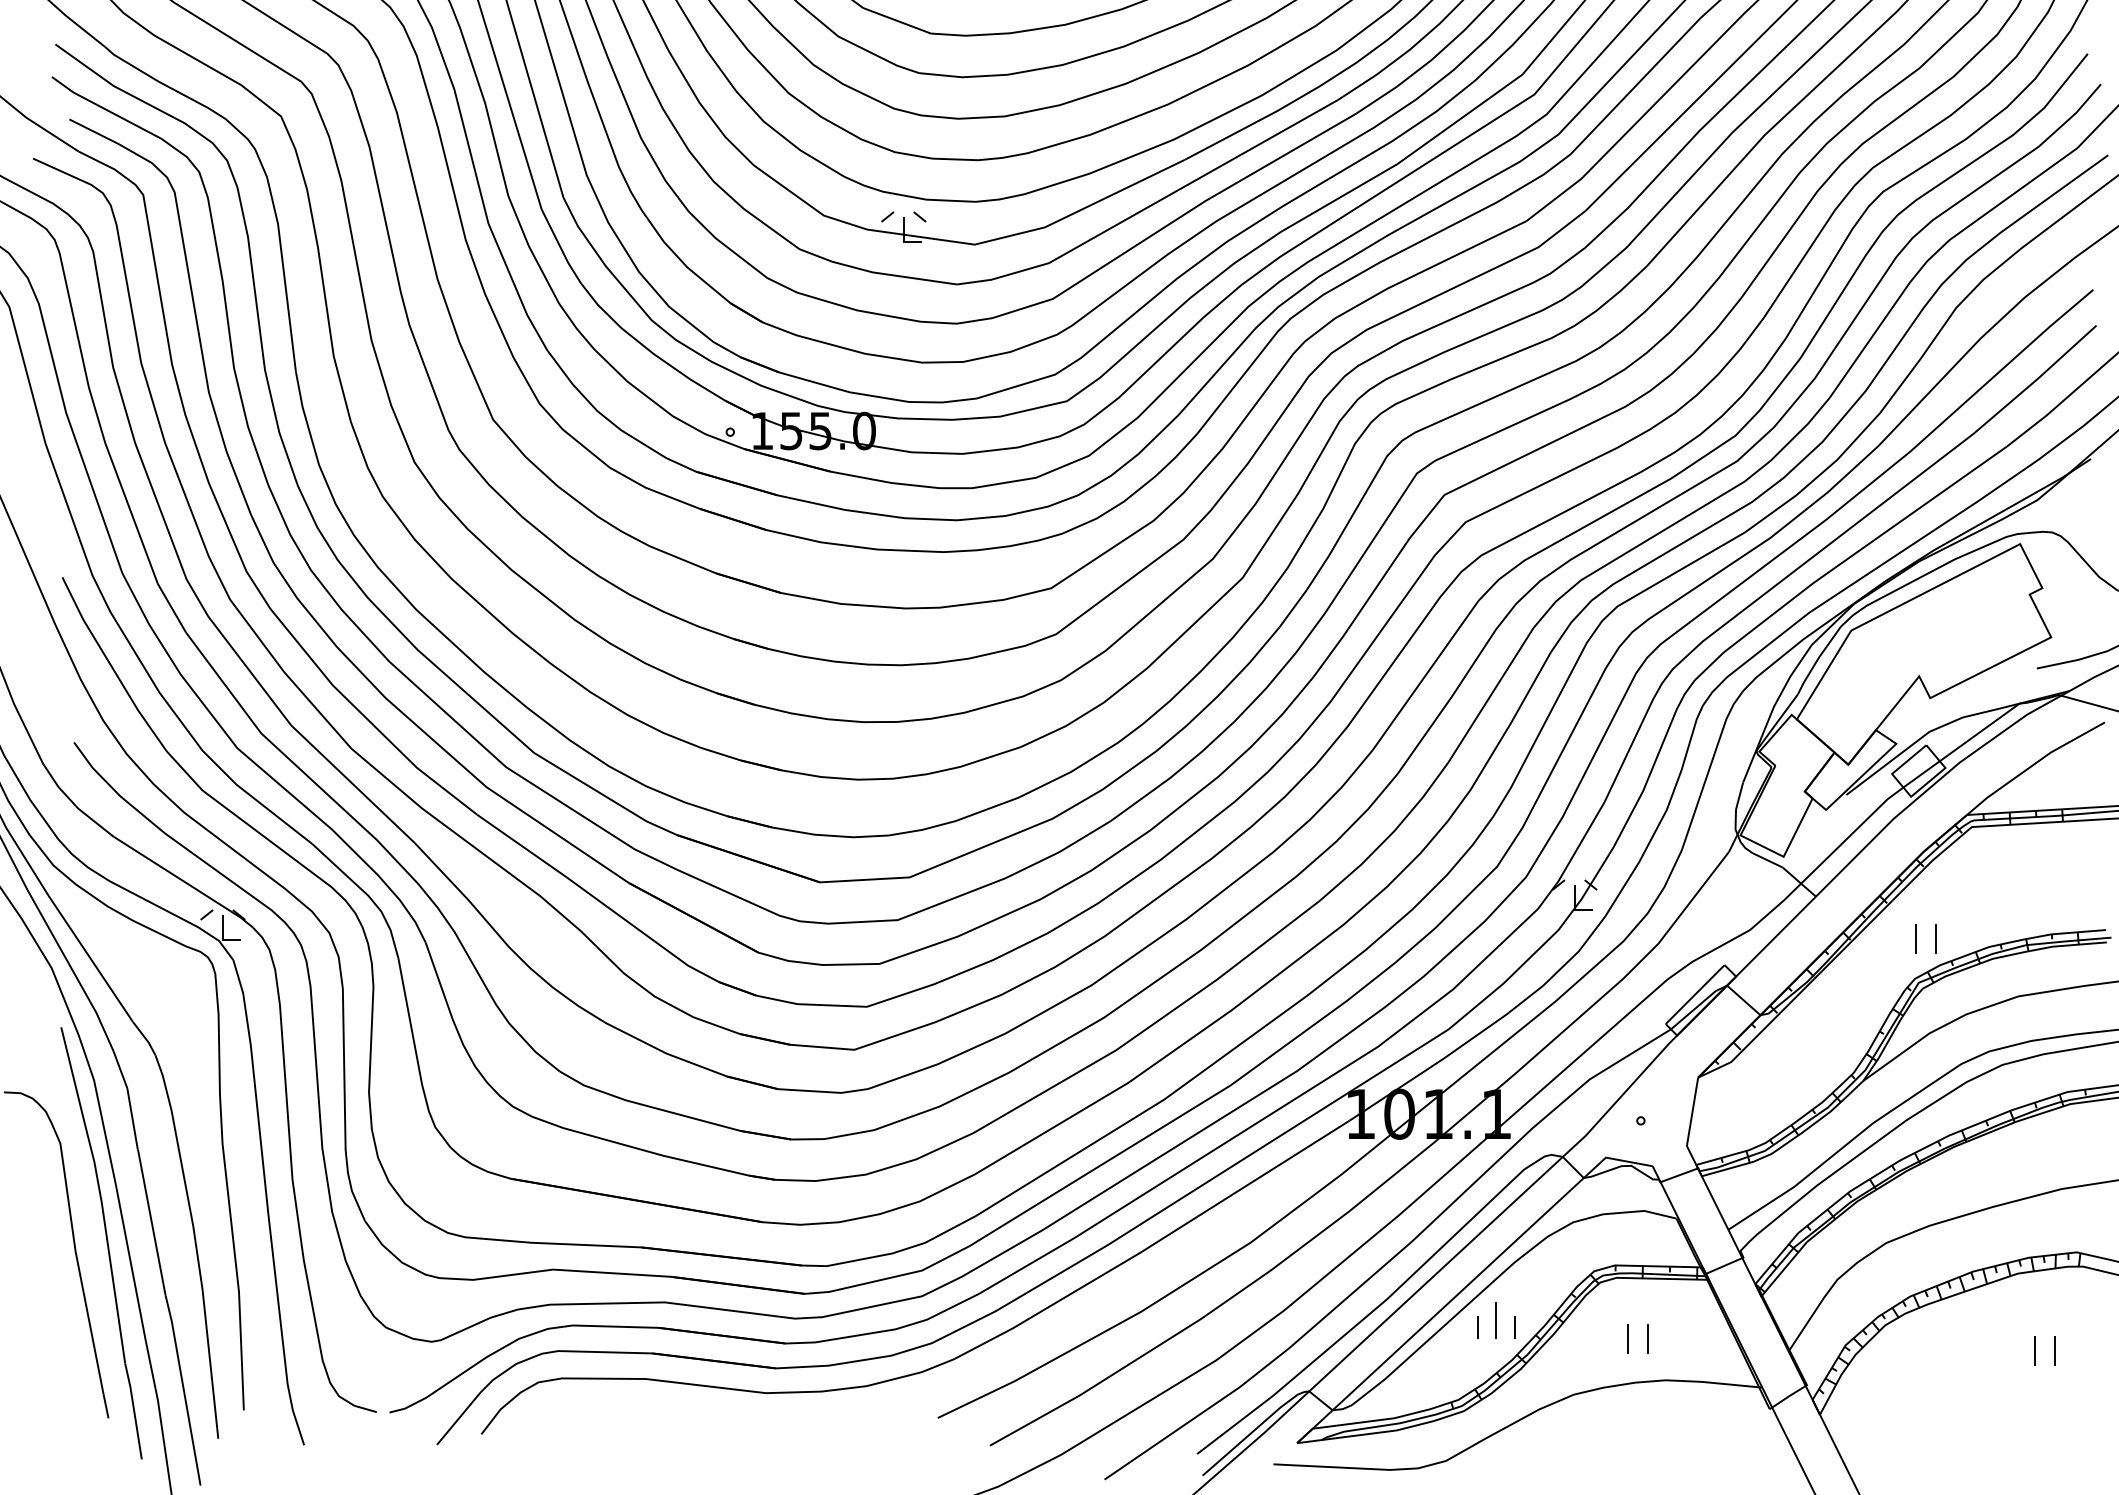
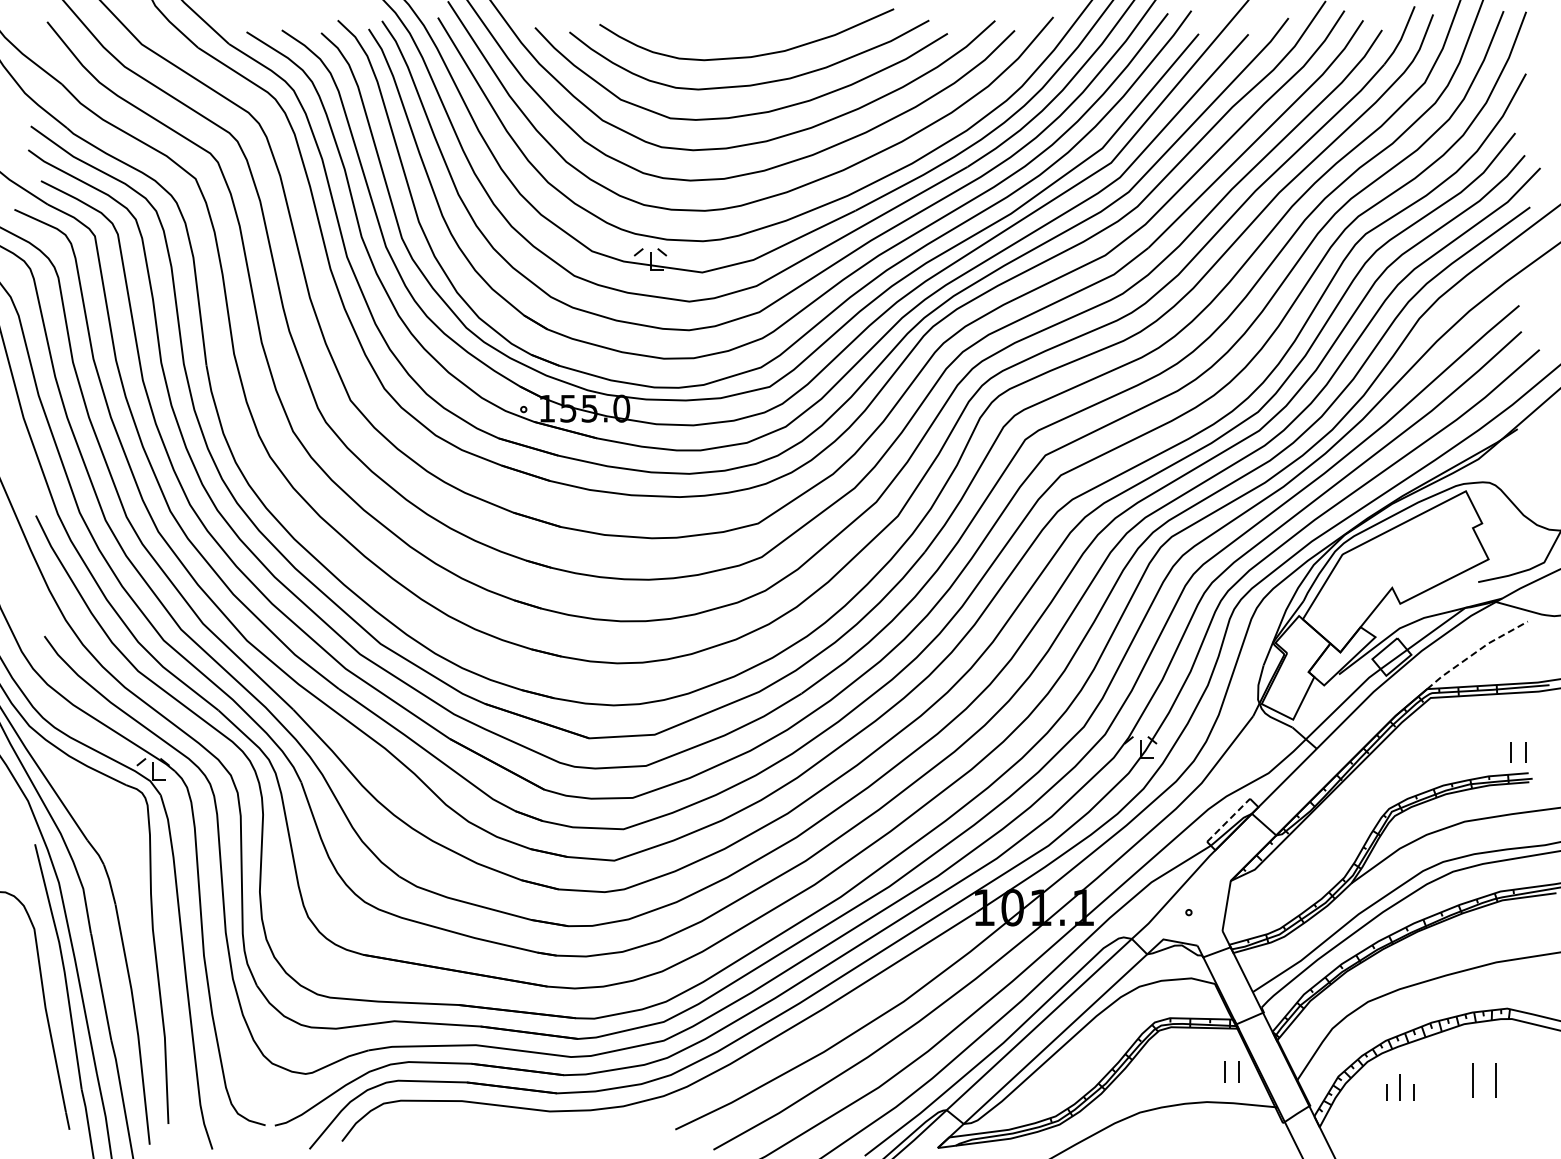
line: (2033, 764) -> (1475, 652), solid -> dashed
part: (1916, 938) -> (1511, 752), moved
line: (1695, 993) -> (1228, 819), solid -> dashed
part: (1496, 1320) -> (1400, 1087), moved
part: (1637, 1338) -> (1231, 1071), moved
part: (2044, 1350) -> (1483, 1080), size x1.6

